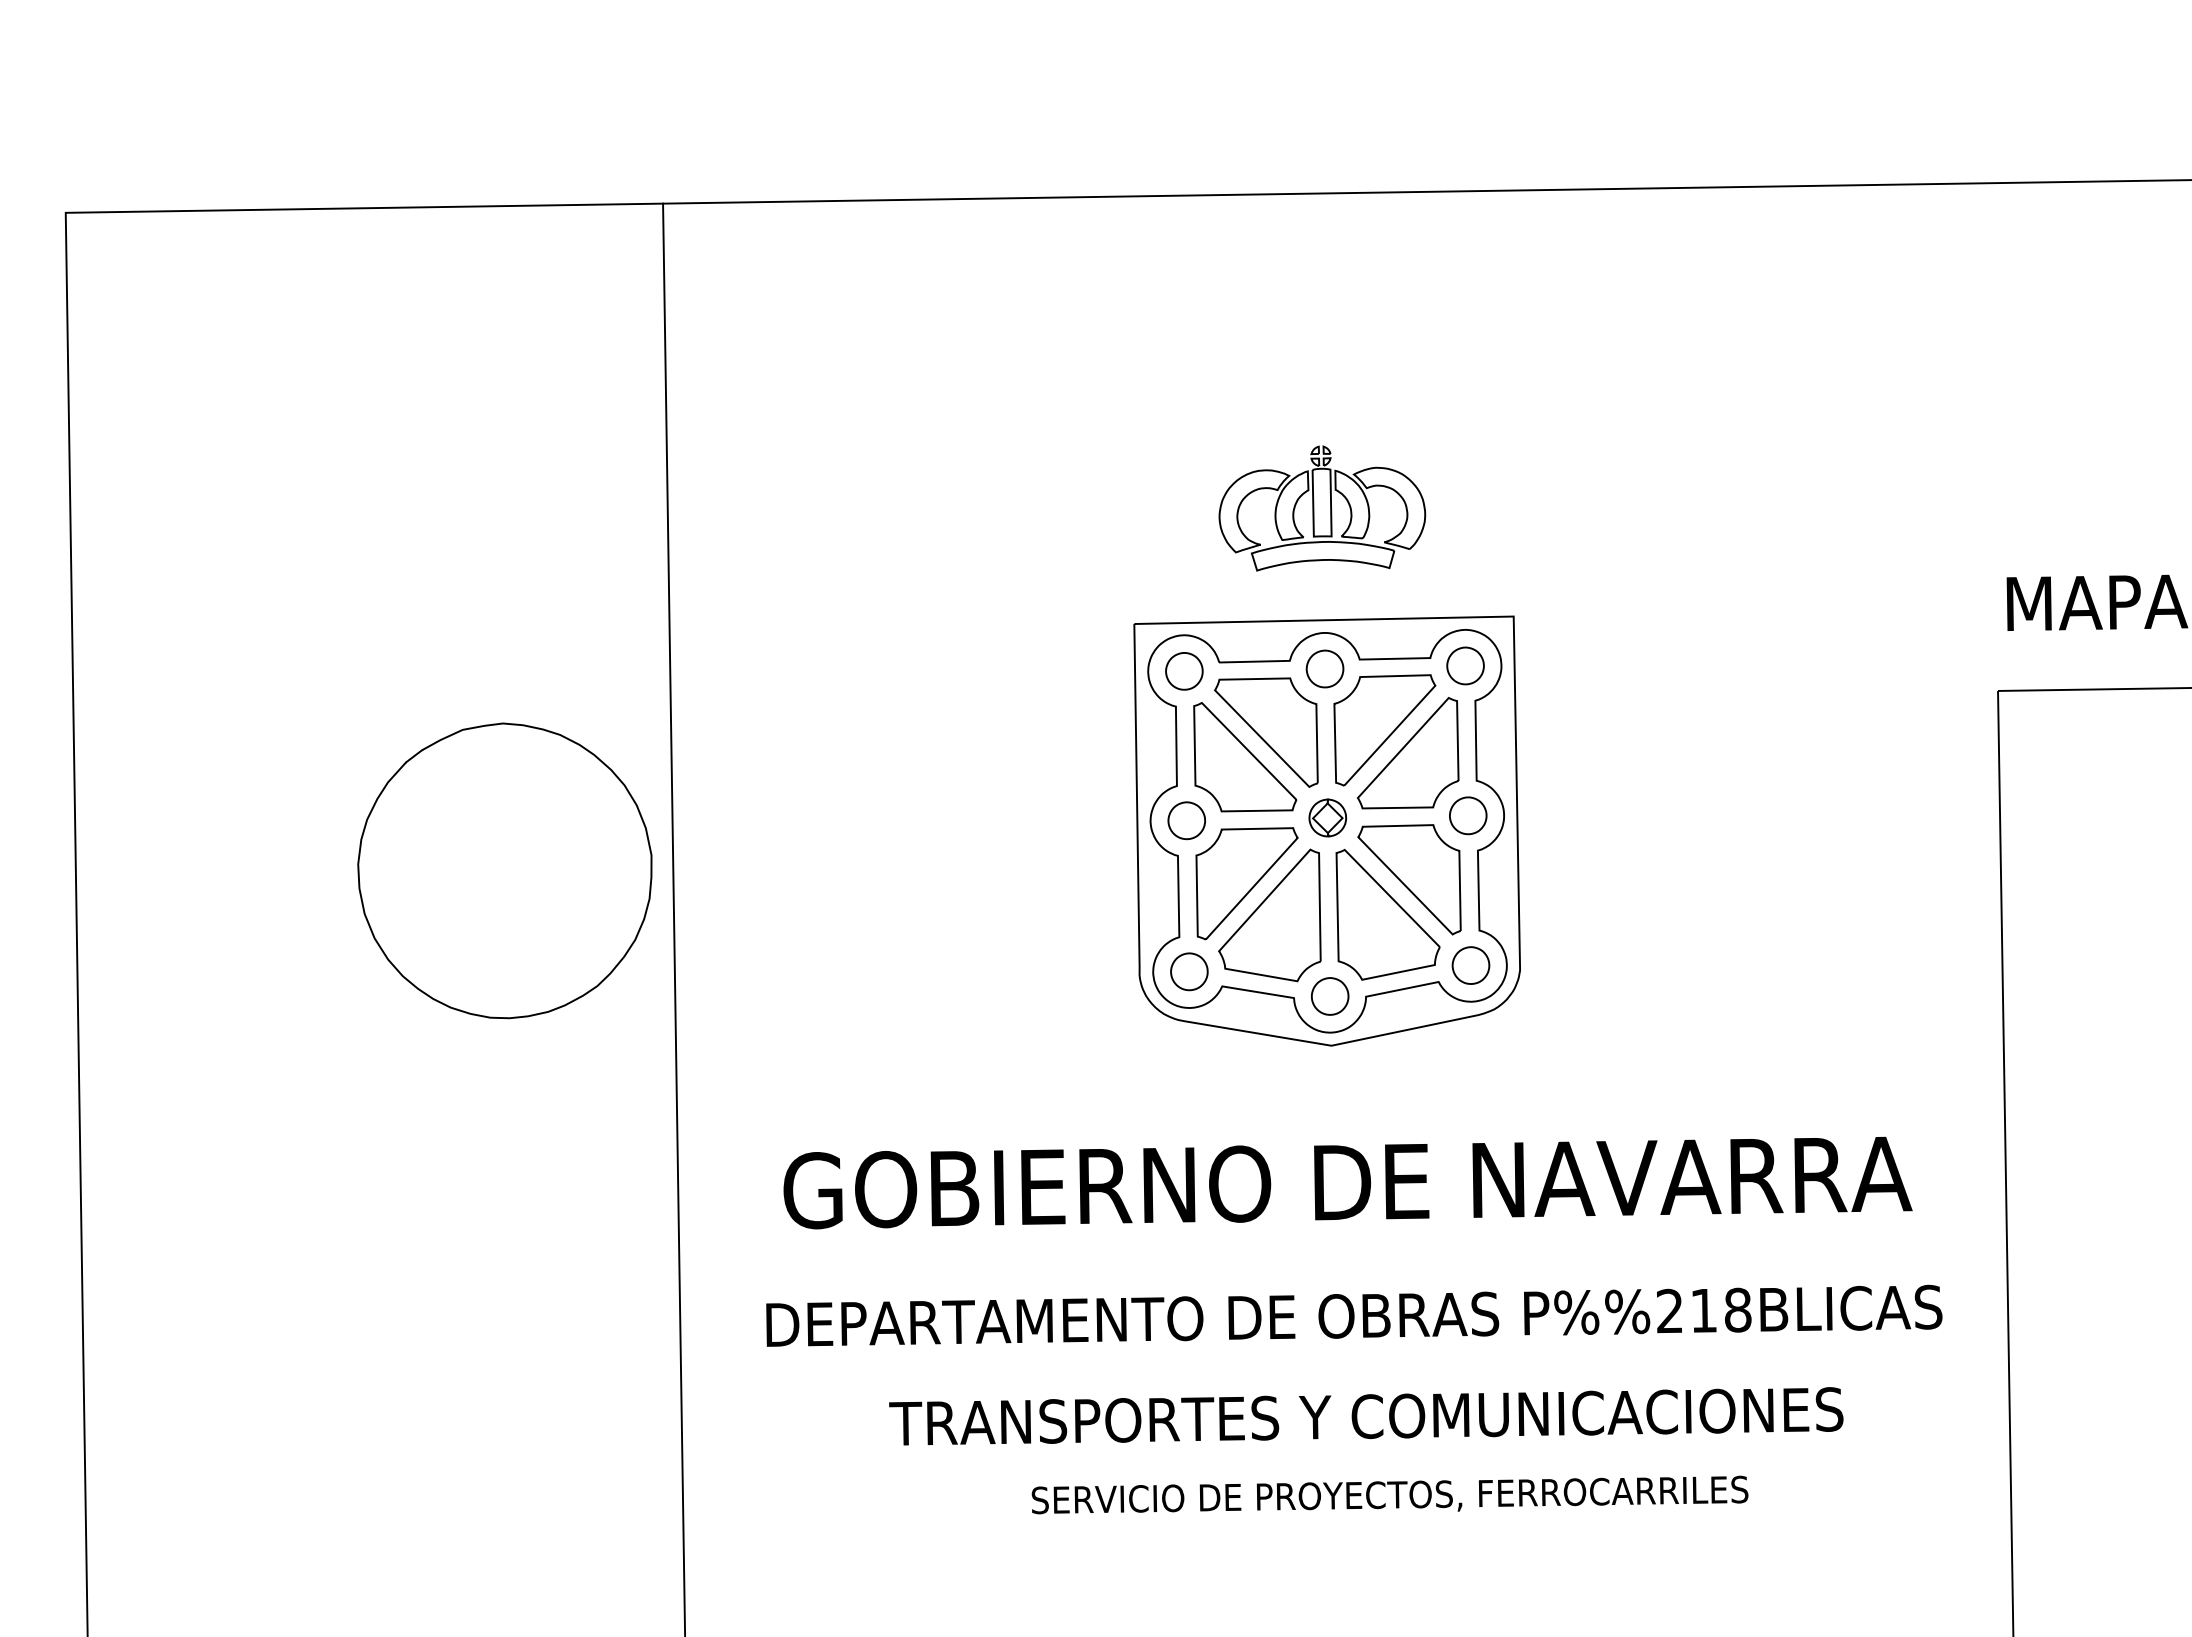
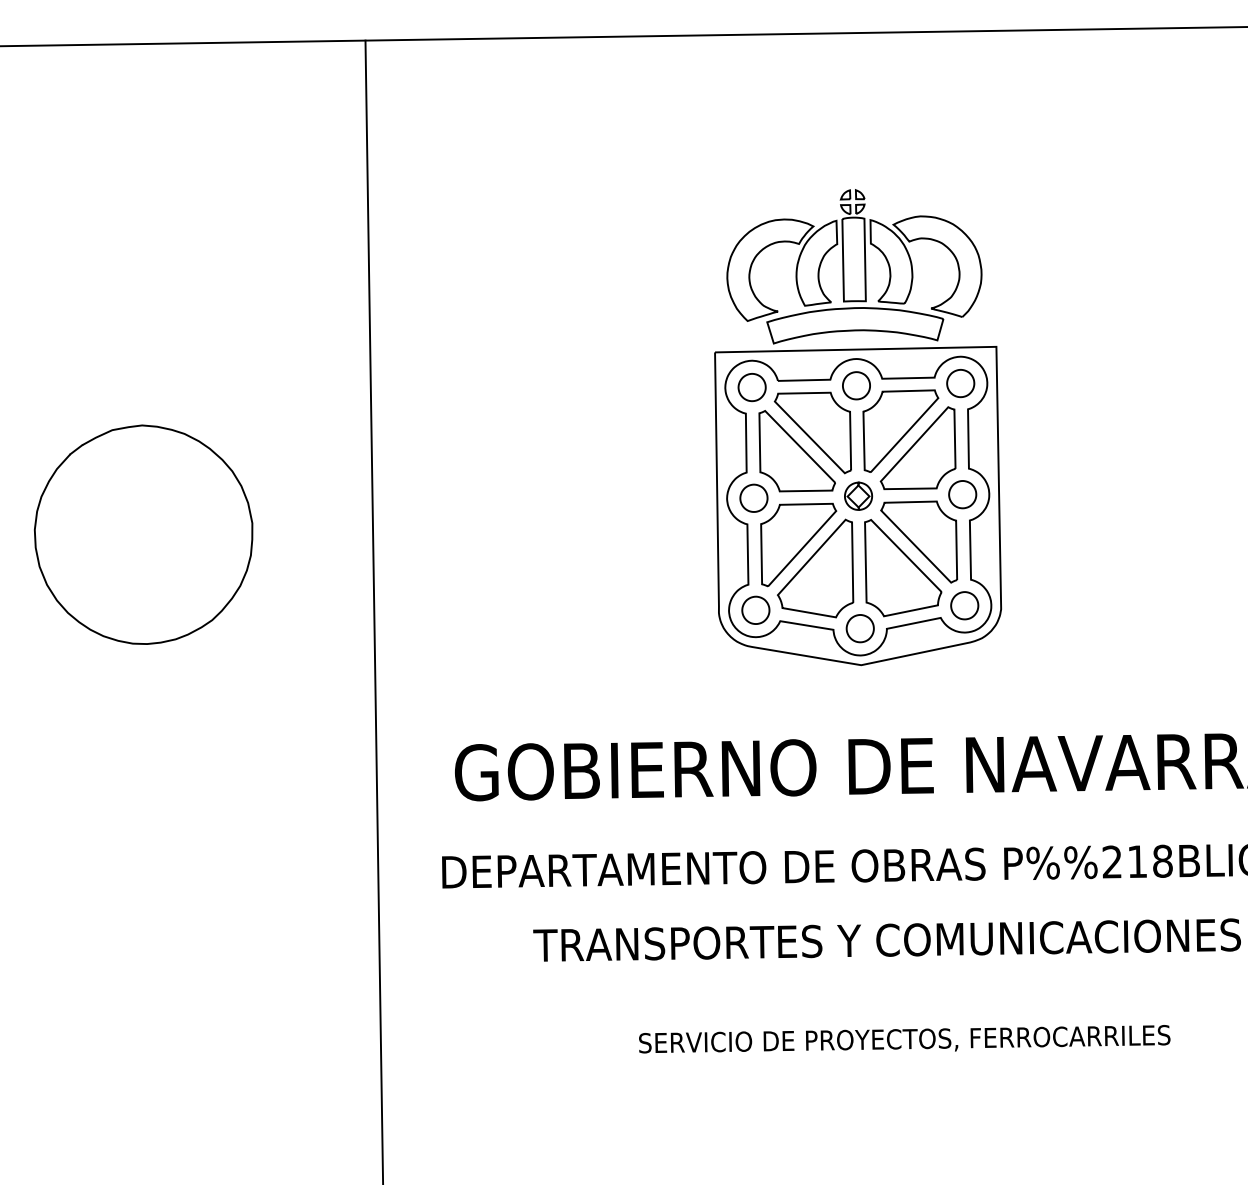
part: (1322, 508) -> (854, 266), size x1.67
part: (504, 870) -> (143, 534), moved
text: (1389, 1494) -> (904, 1038), moved

